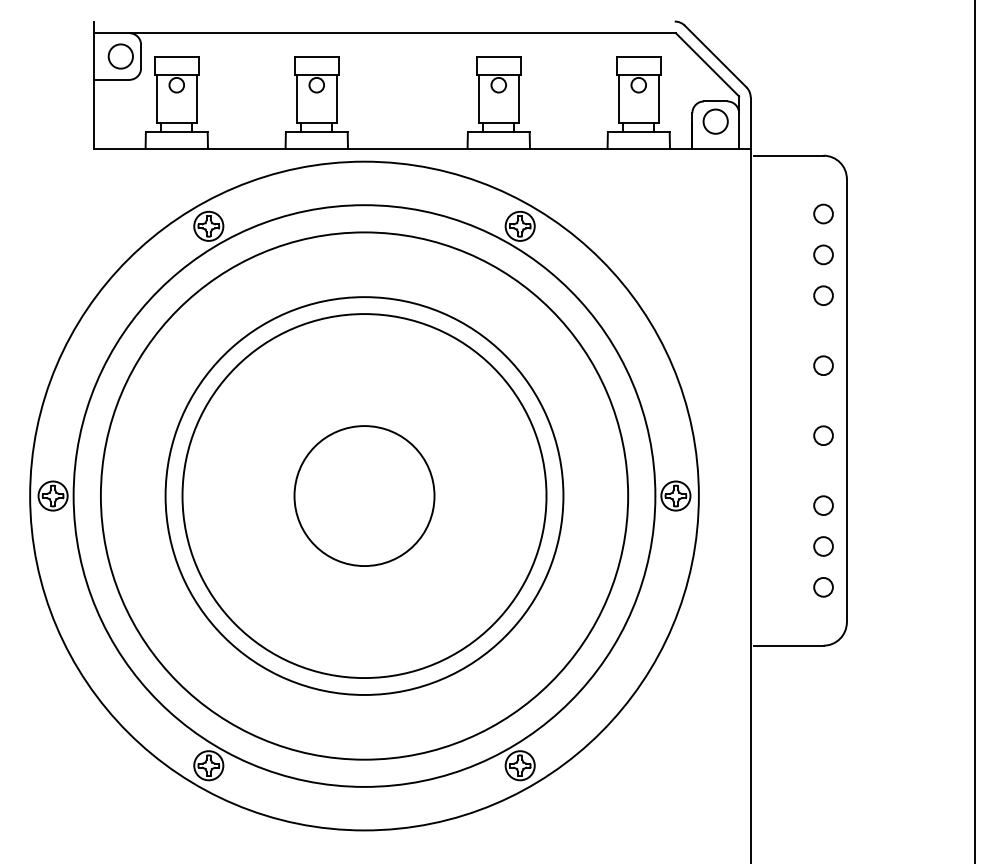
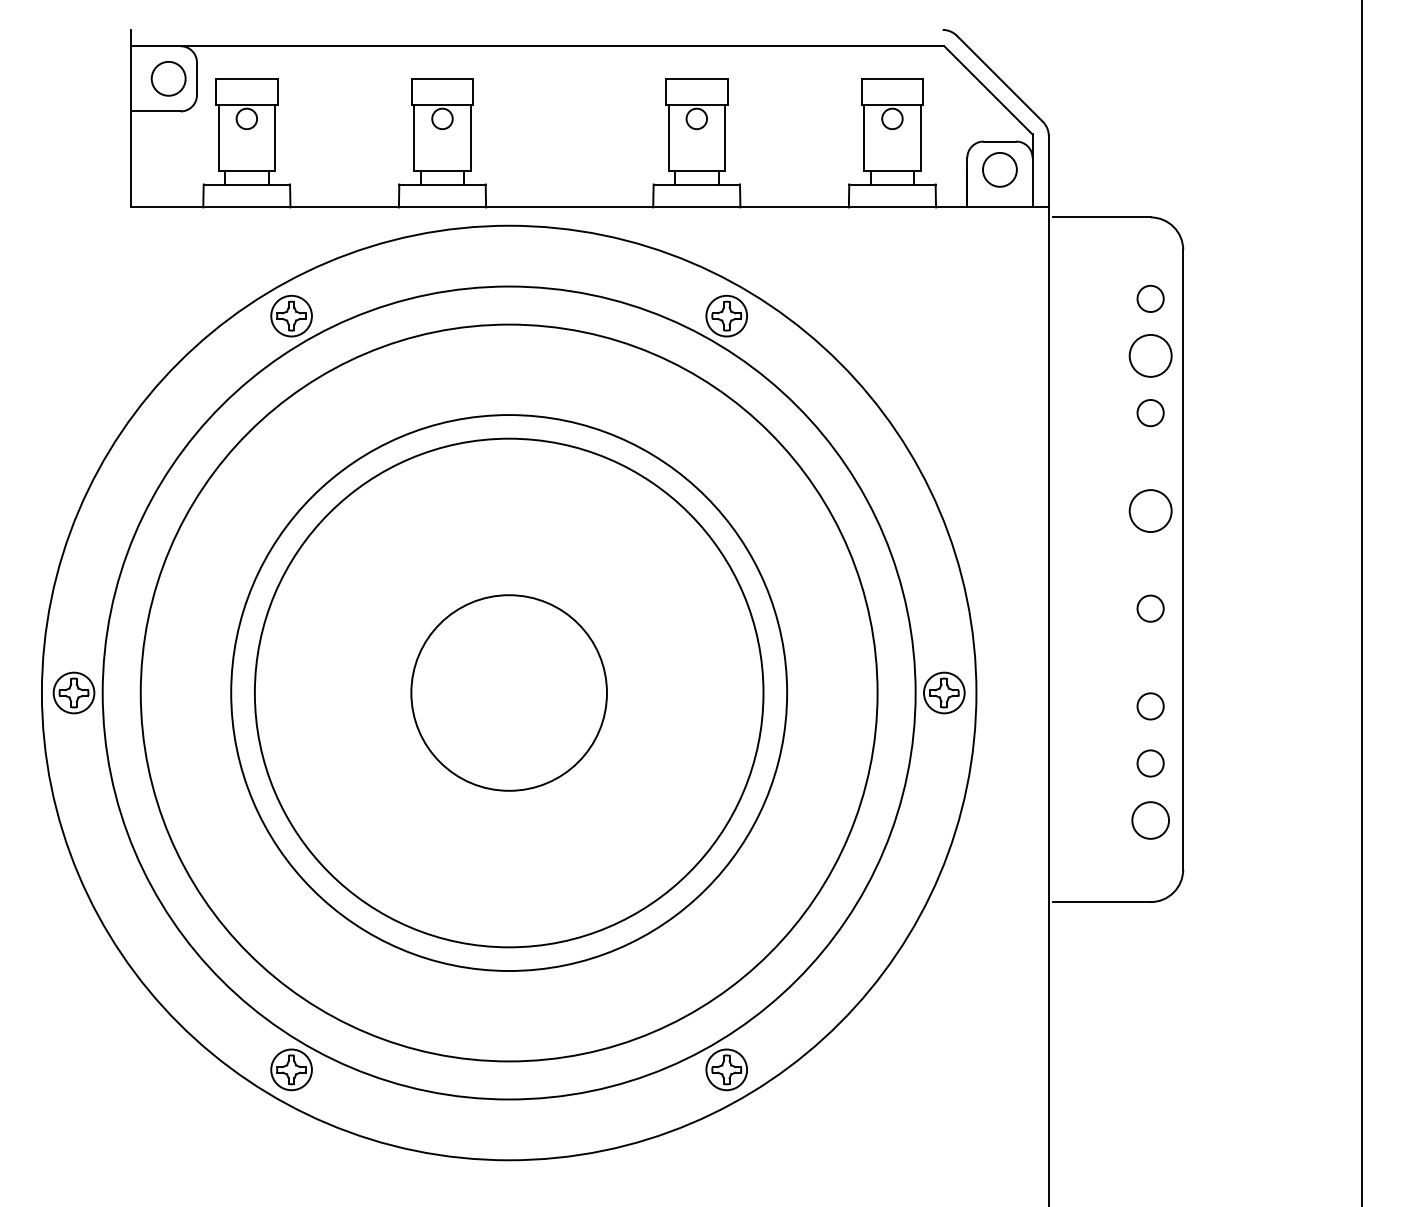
circle: (823, 254) -> (1150, 355), size x1.6
circle: (823, 365) -> (1150, 510), size x1.6
circle: (823, 587) -> (1150, 820), size x1.4

